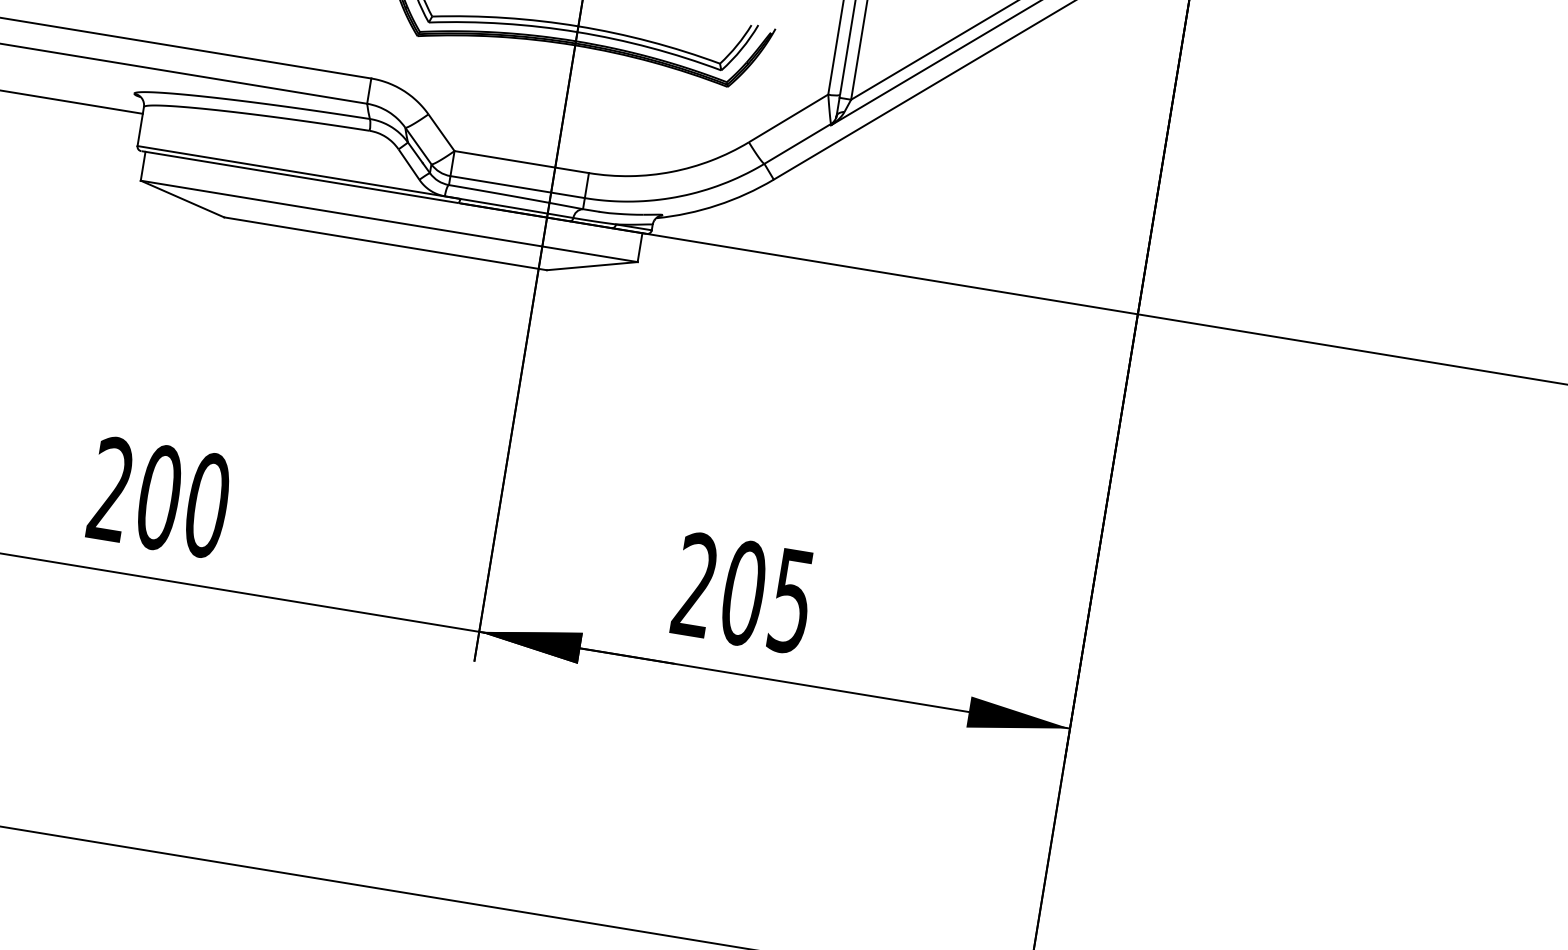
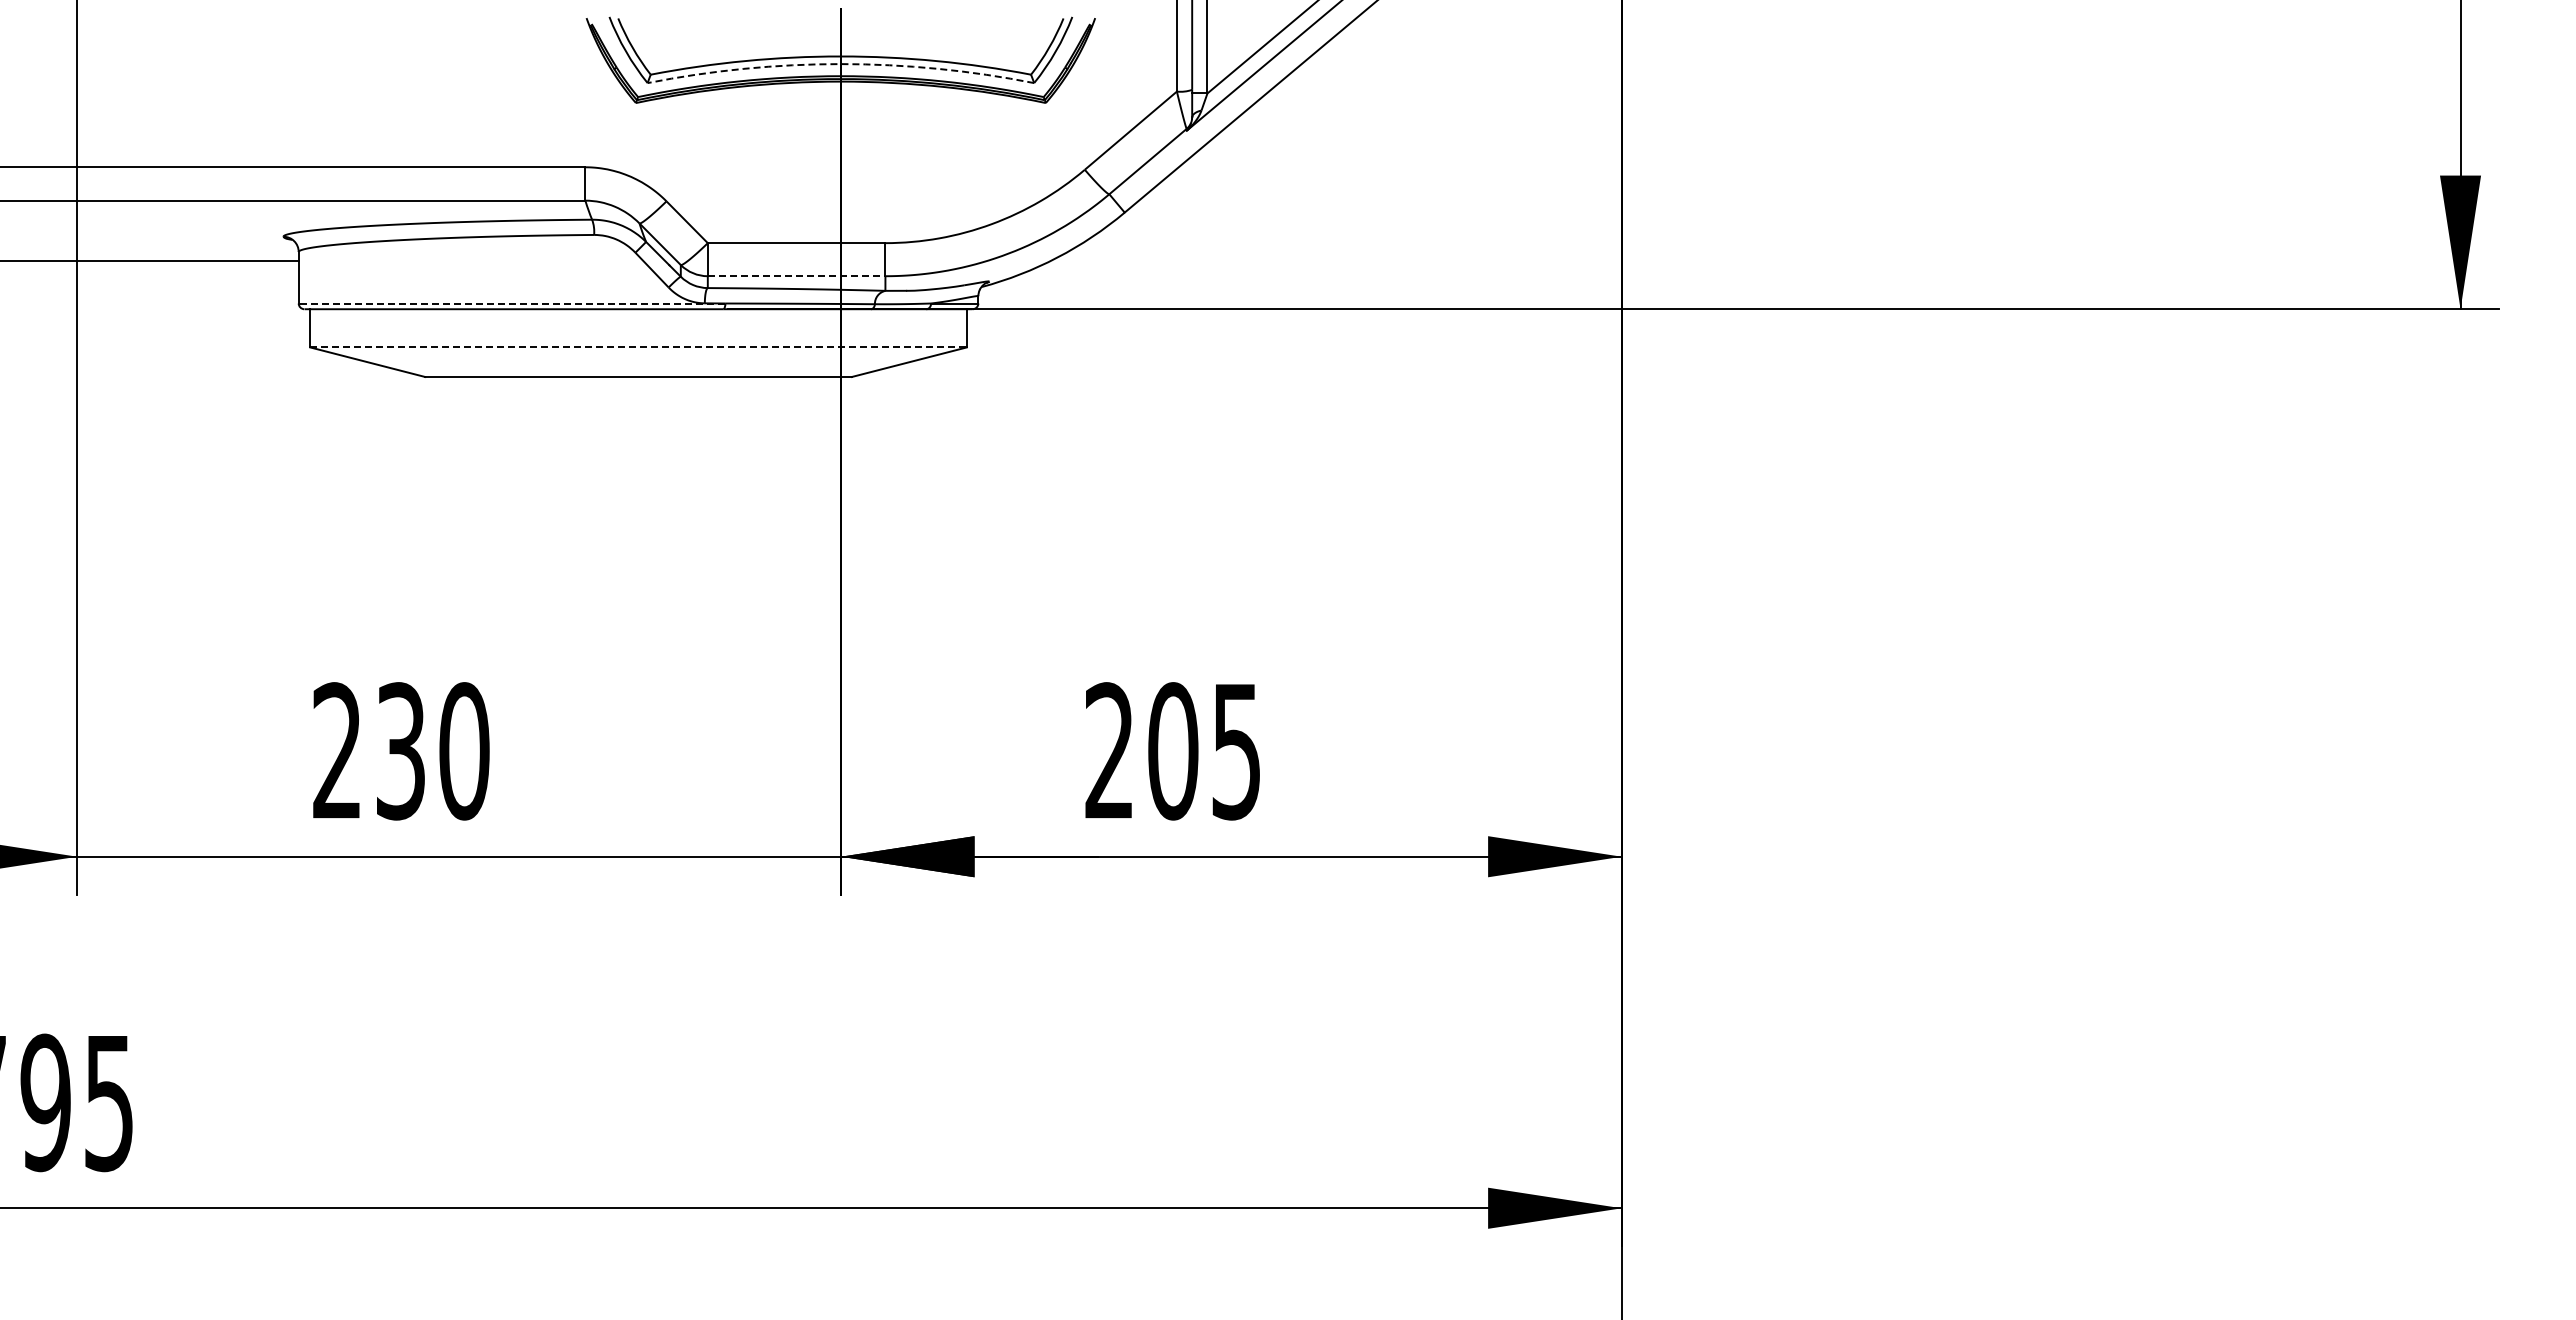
arc: (577, 32) -> (840, 64), solid -> dashed
line: (298, 172) -> (511, 303), solid -> dashed
line: (517, 187) -> (796, 276), solid -> dashed
line: (389, 221) -> (639, 347), solid -> dashed
text: (159, 497) -> (401, 751), 200 -> 230

